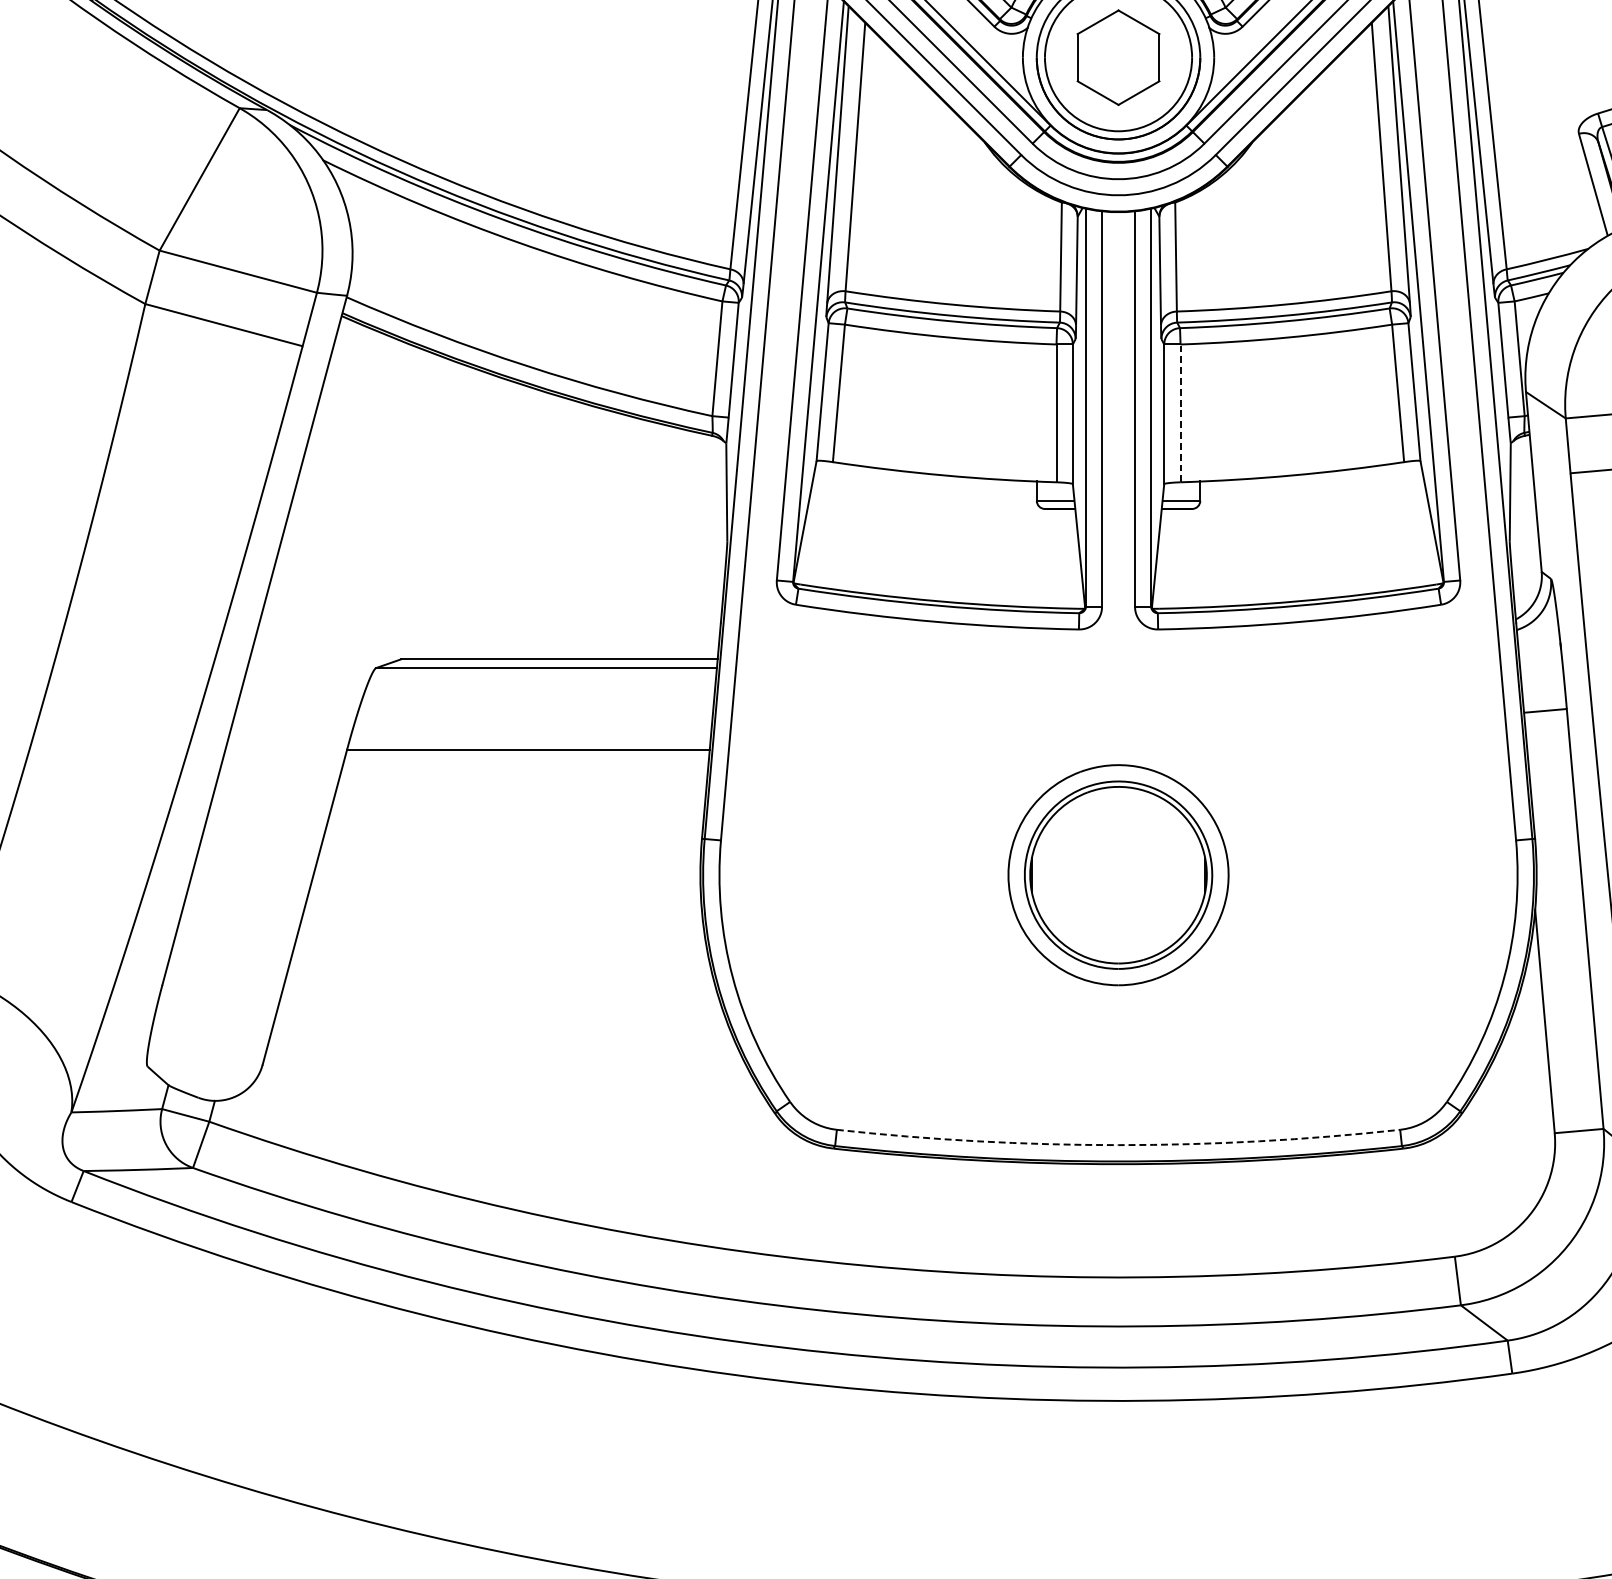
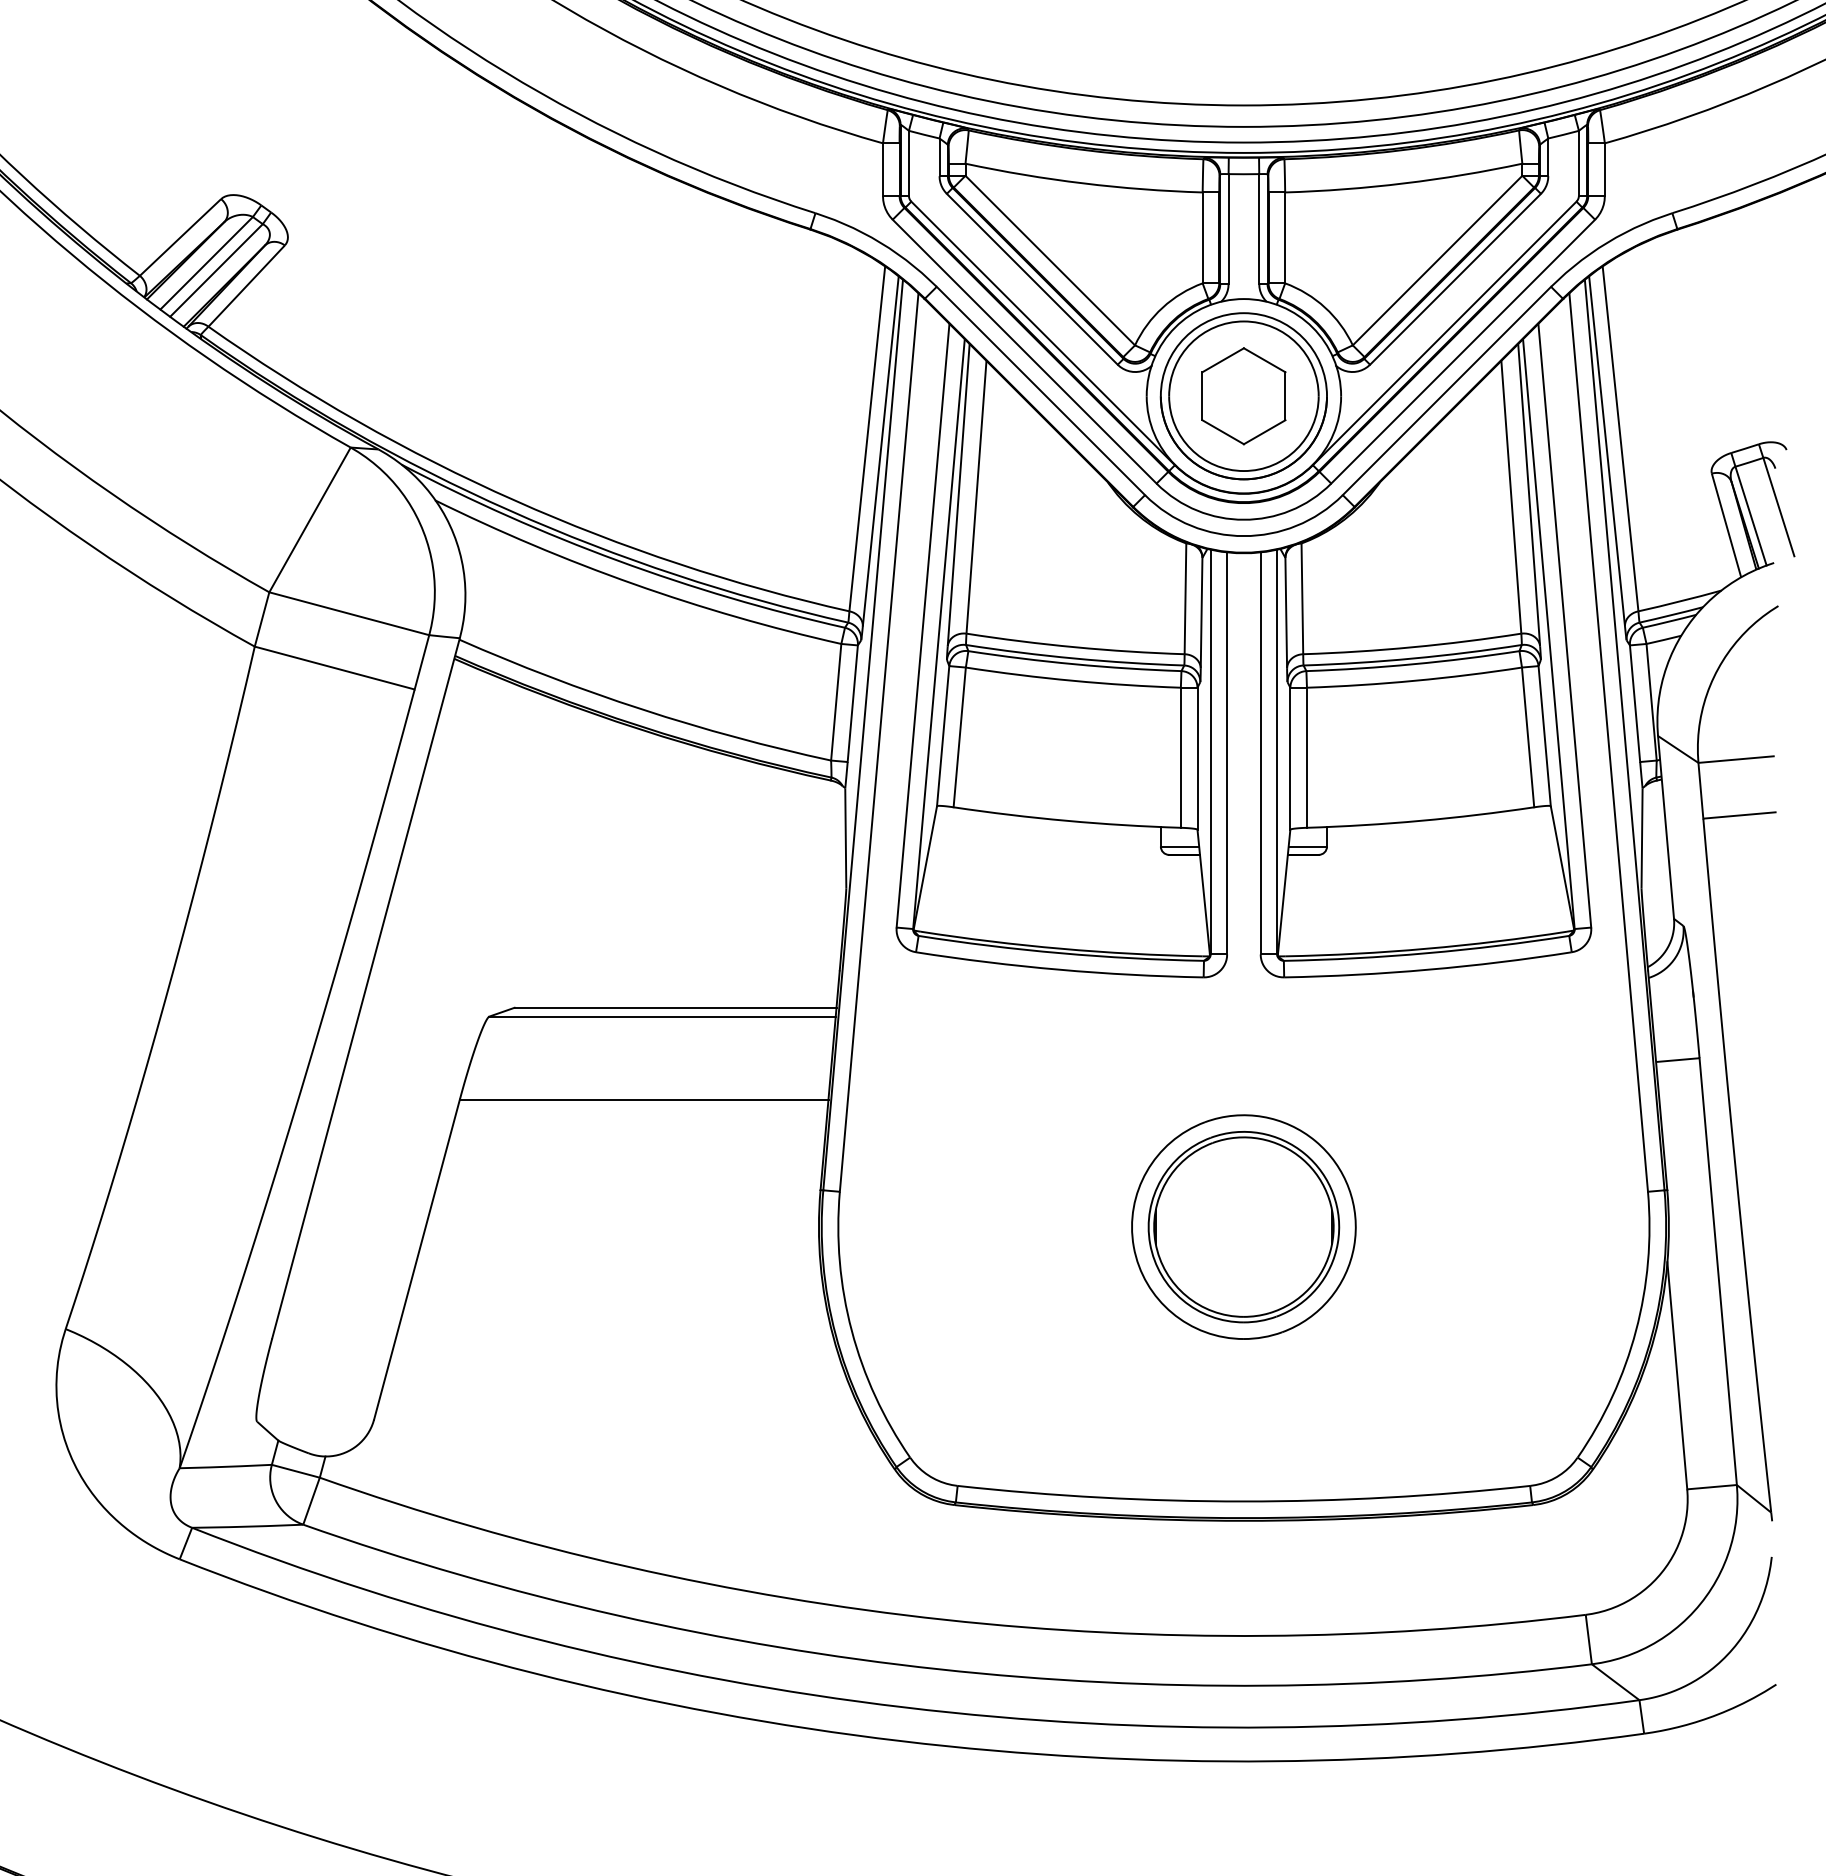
line: (1180, 413) -> (1306, 757), dashed -> solid
arc: (1118, 1145) -> (1243, 1501), dashed -> solid

